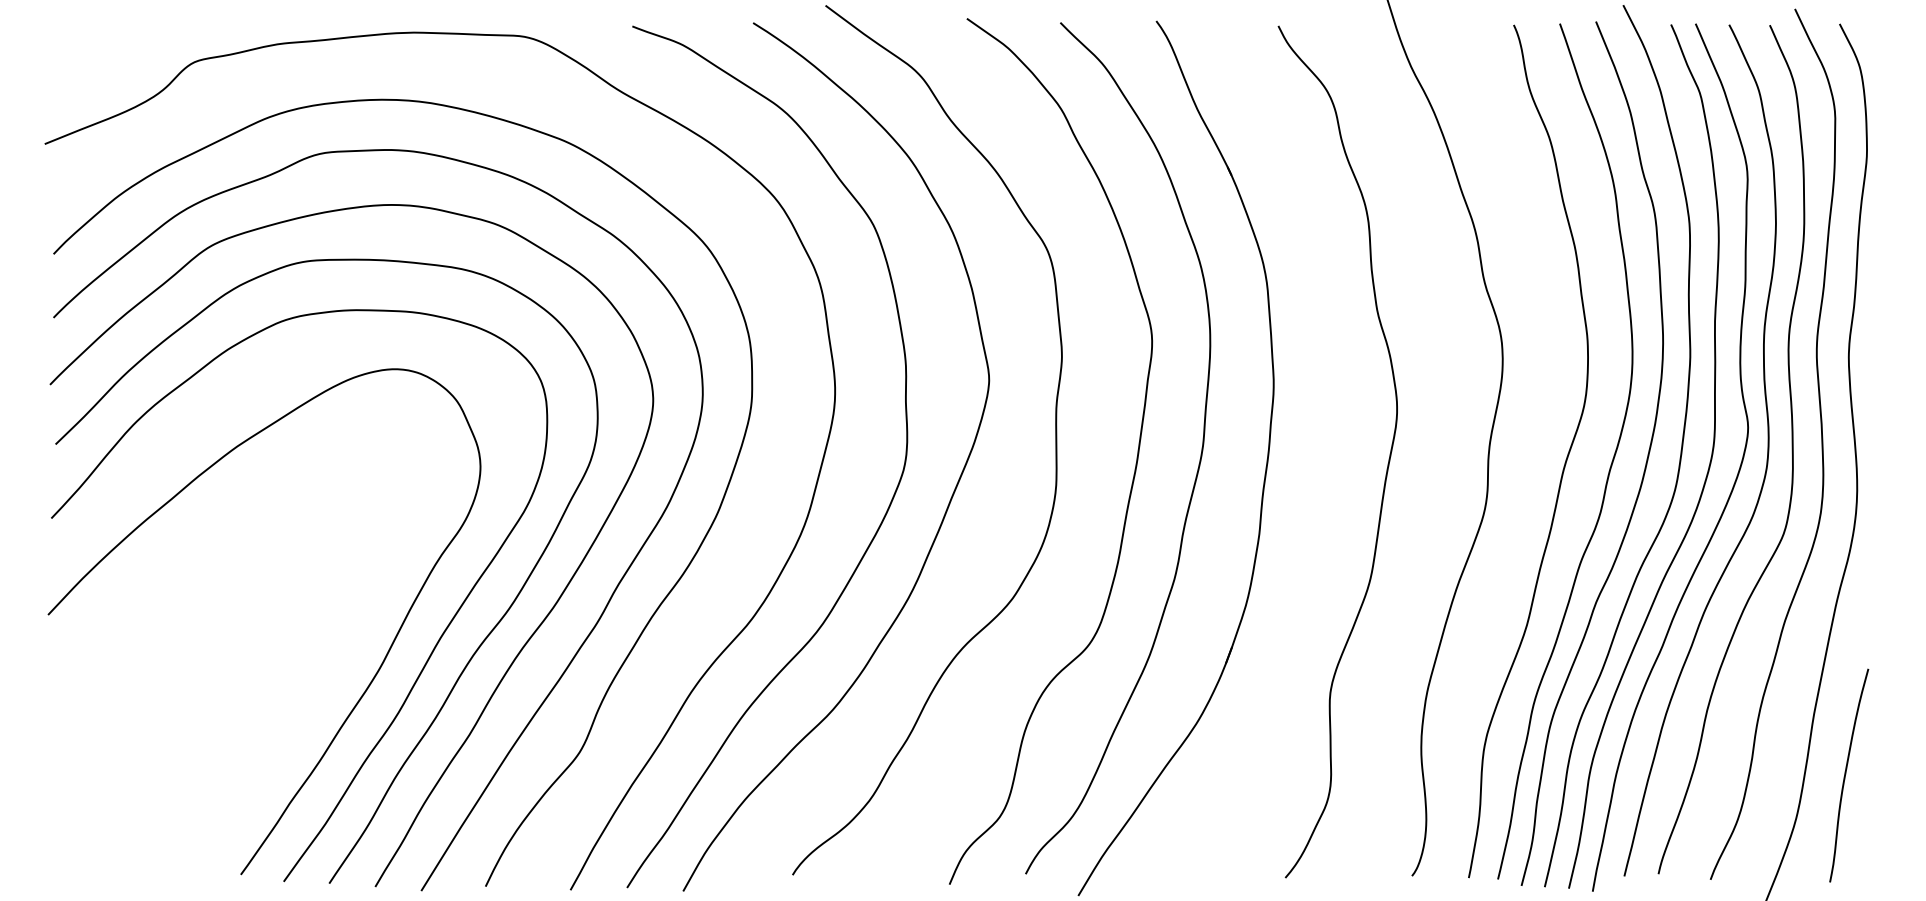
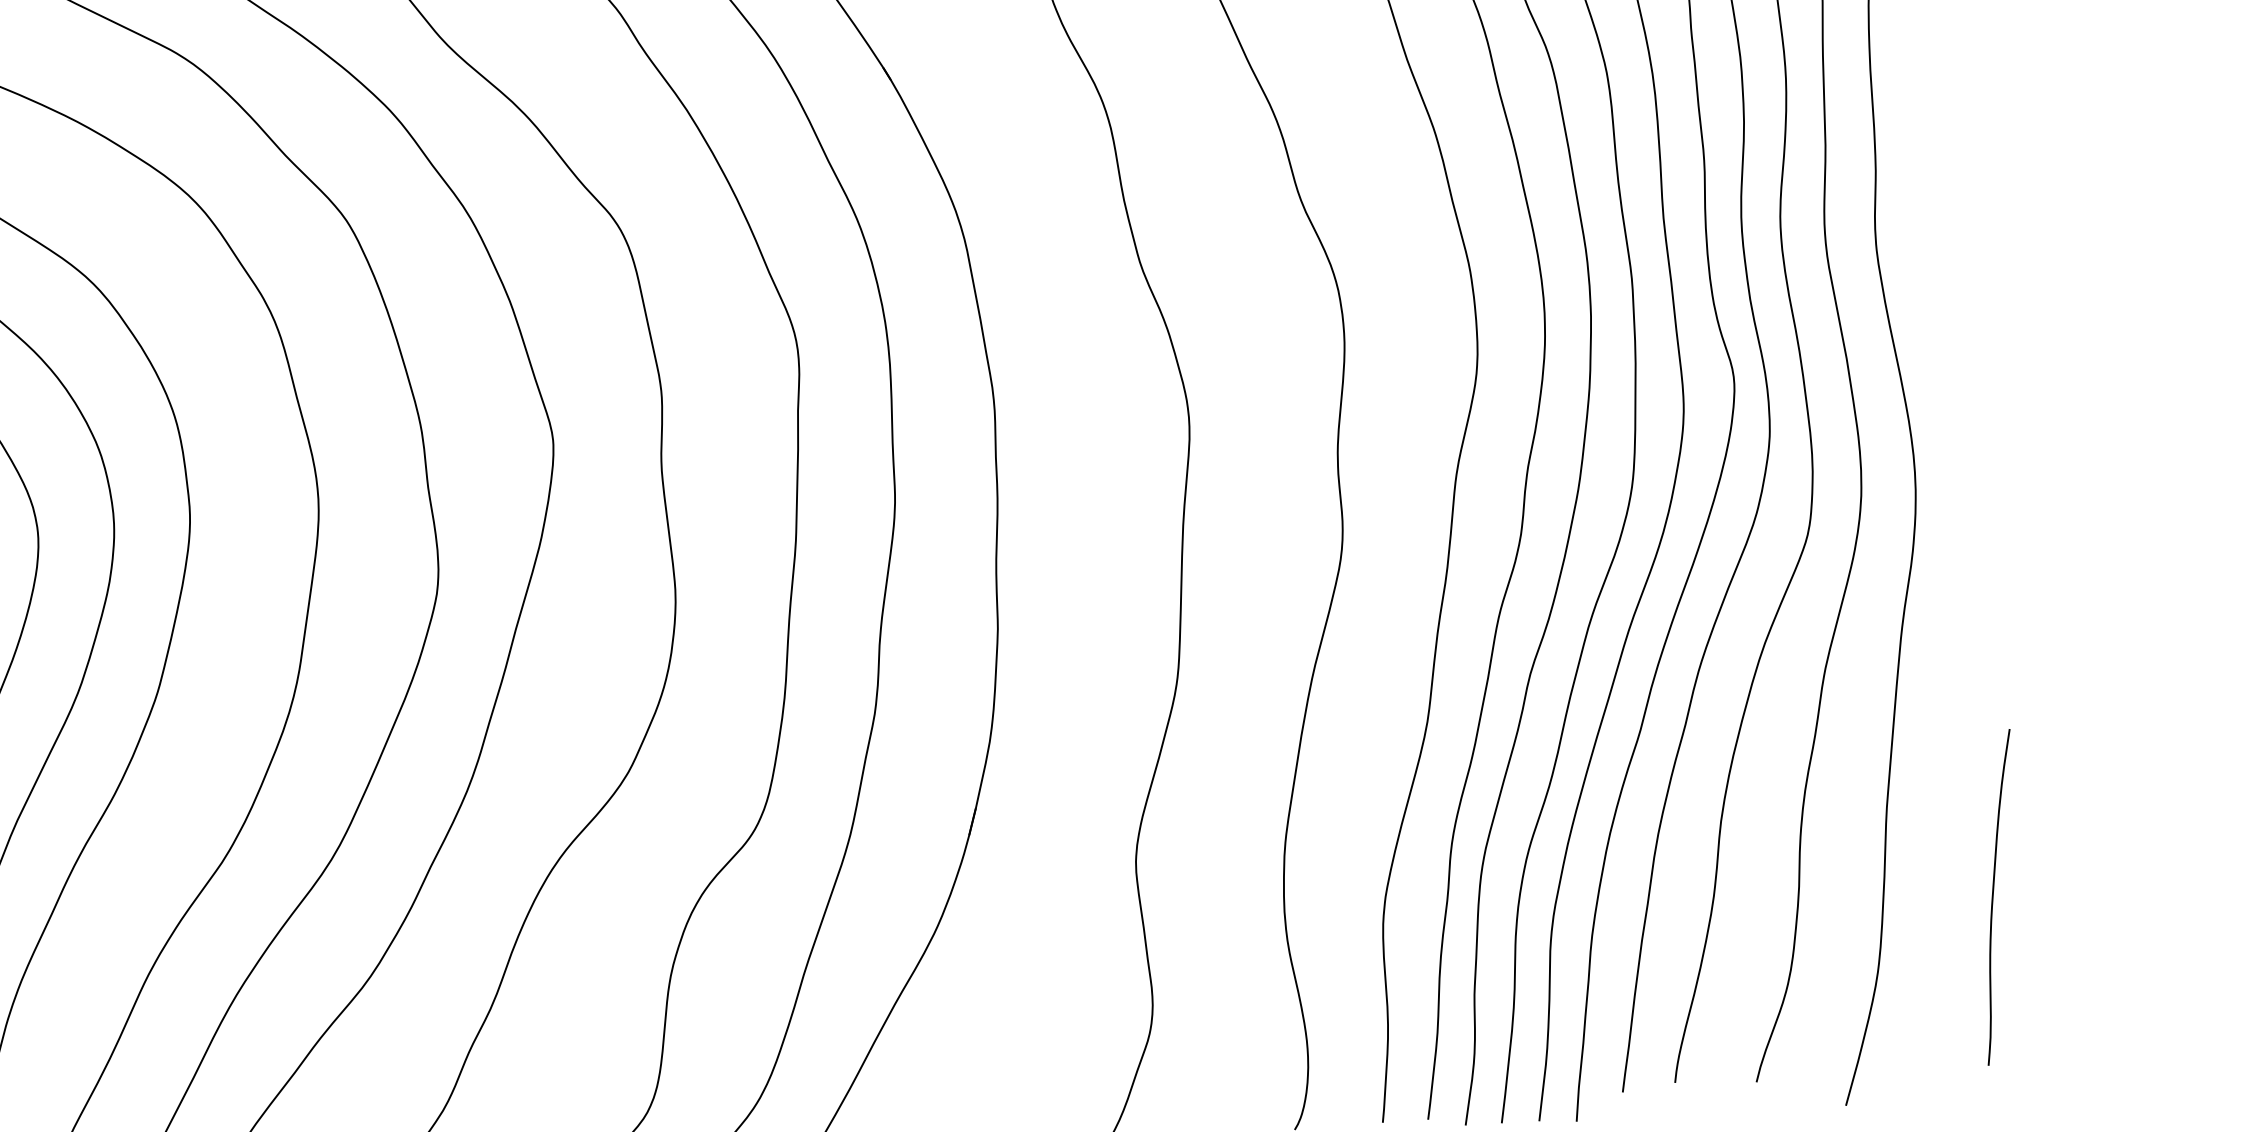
curve: (1846, 774) -> (1994, 896), moved

